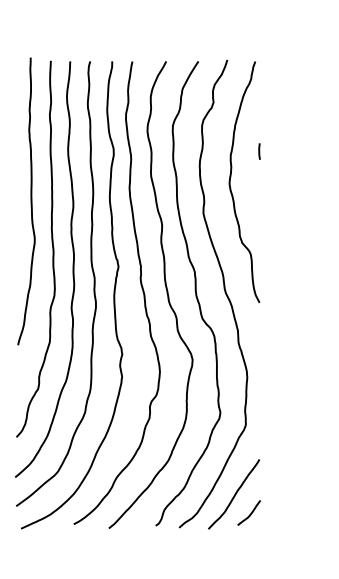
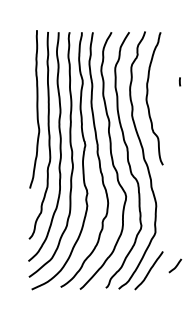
line: (258, 150) -> (179, 81), moved
curve: (249, 512) -> (175, 265), moved

